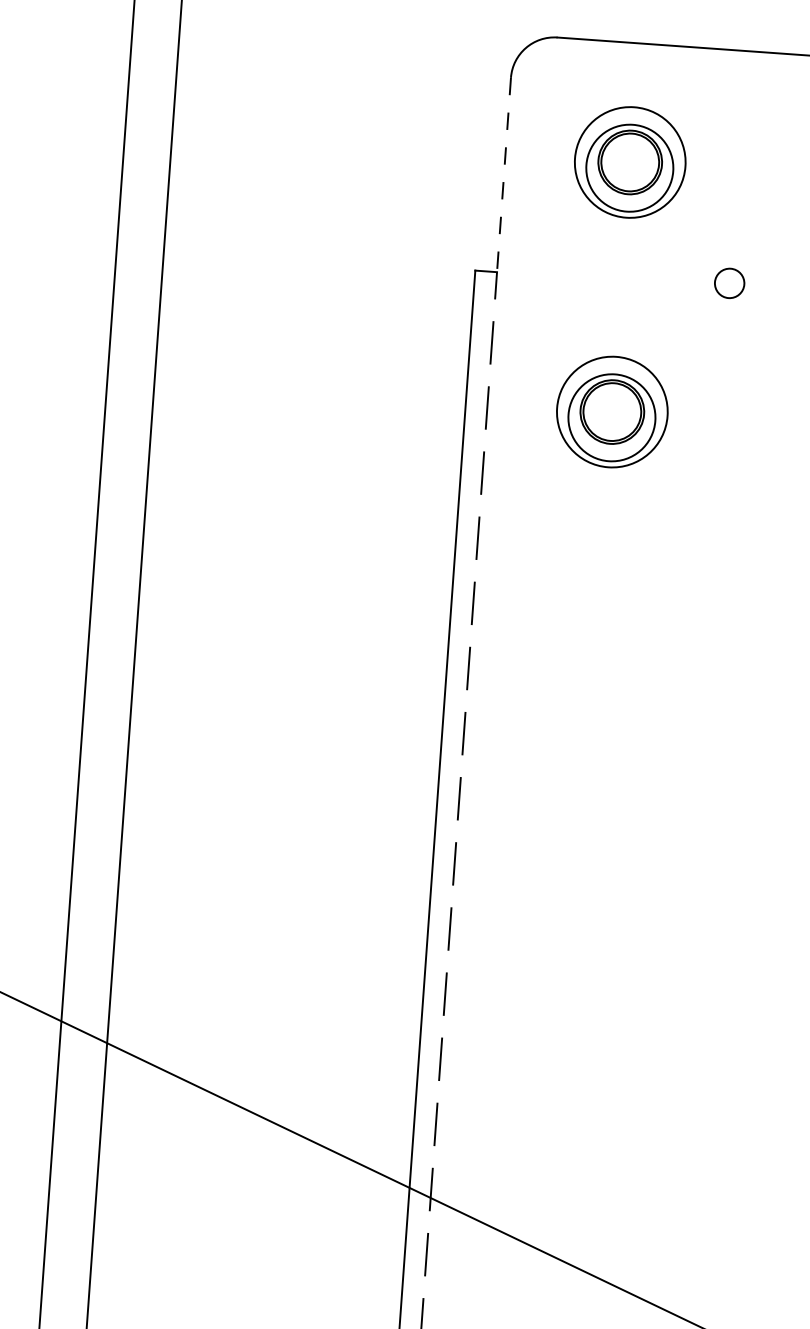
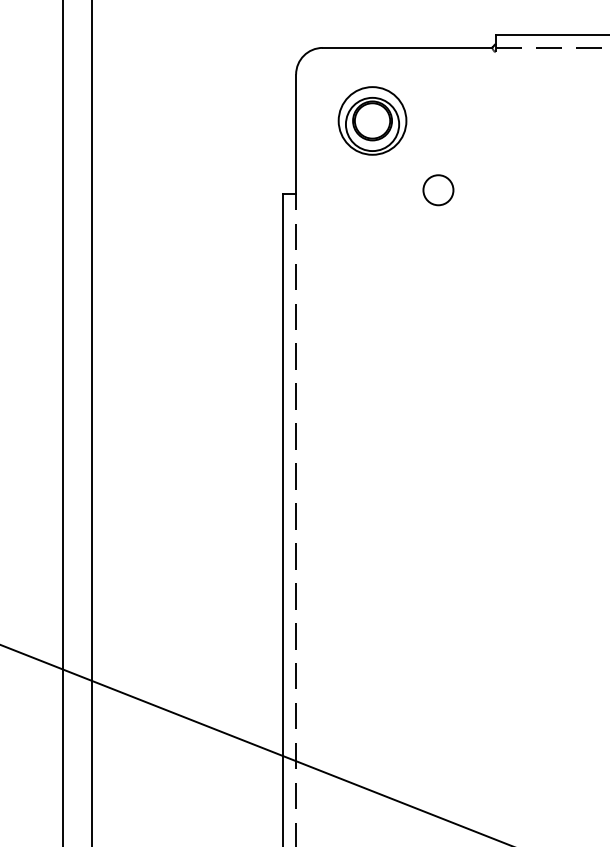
line: (504, 175) -> (296, 134), dashed -> solid
circle: (729, 283) -> (438, 190), size x1.67
part: (612, 411) -> (372, 273), removed

